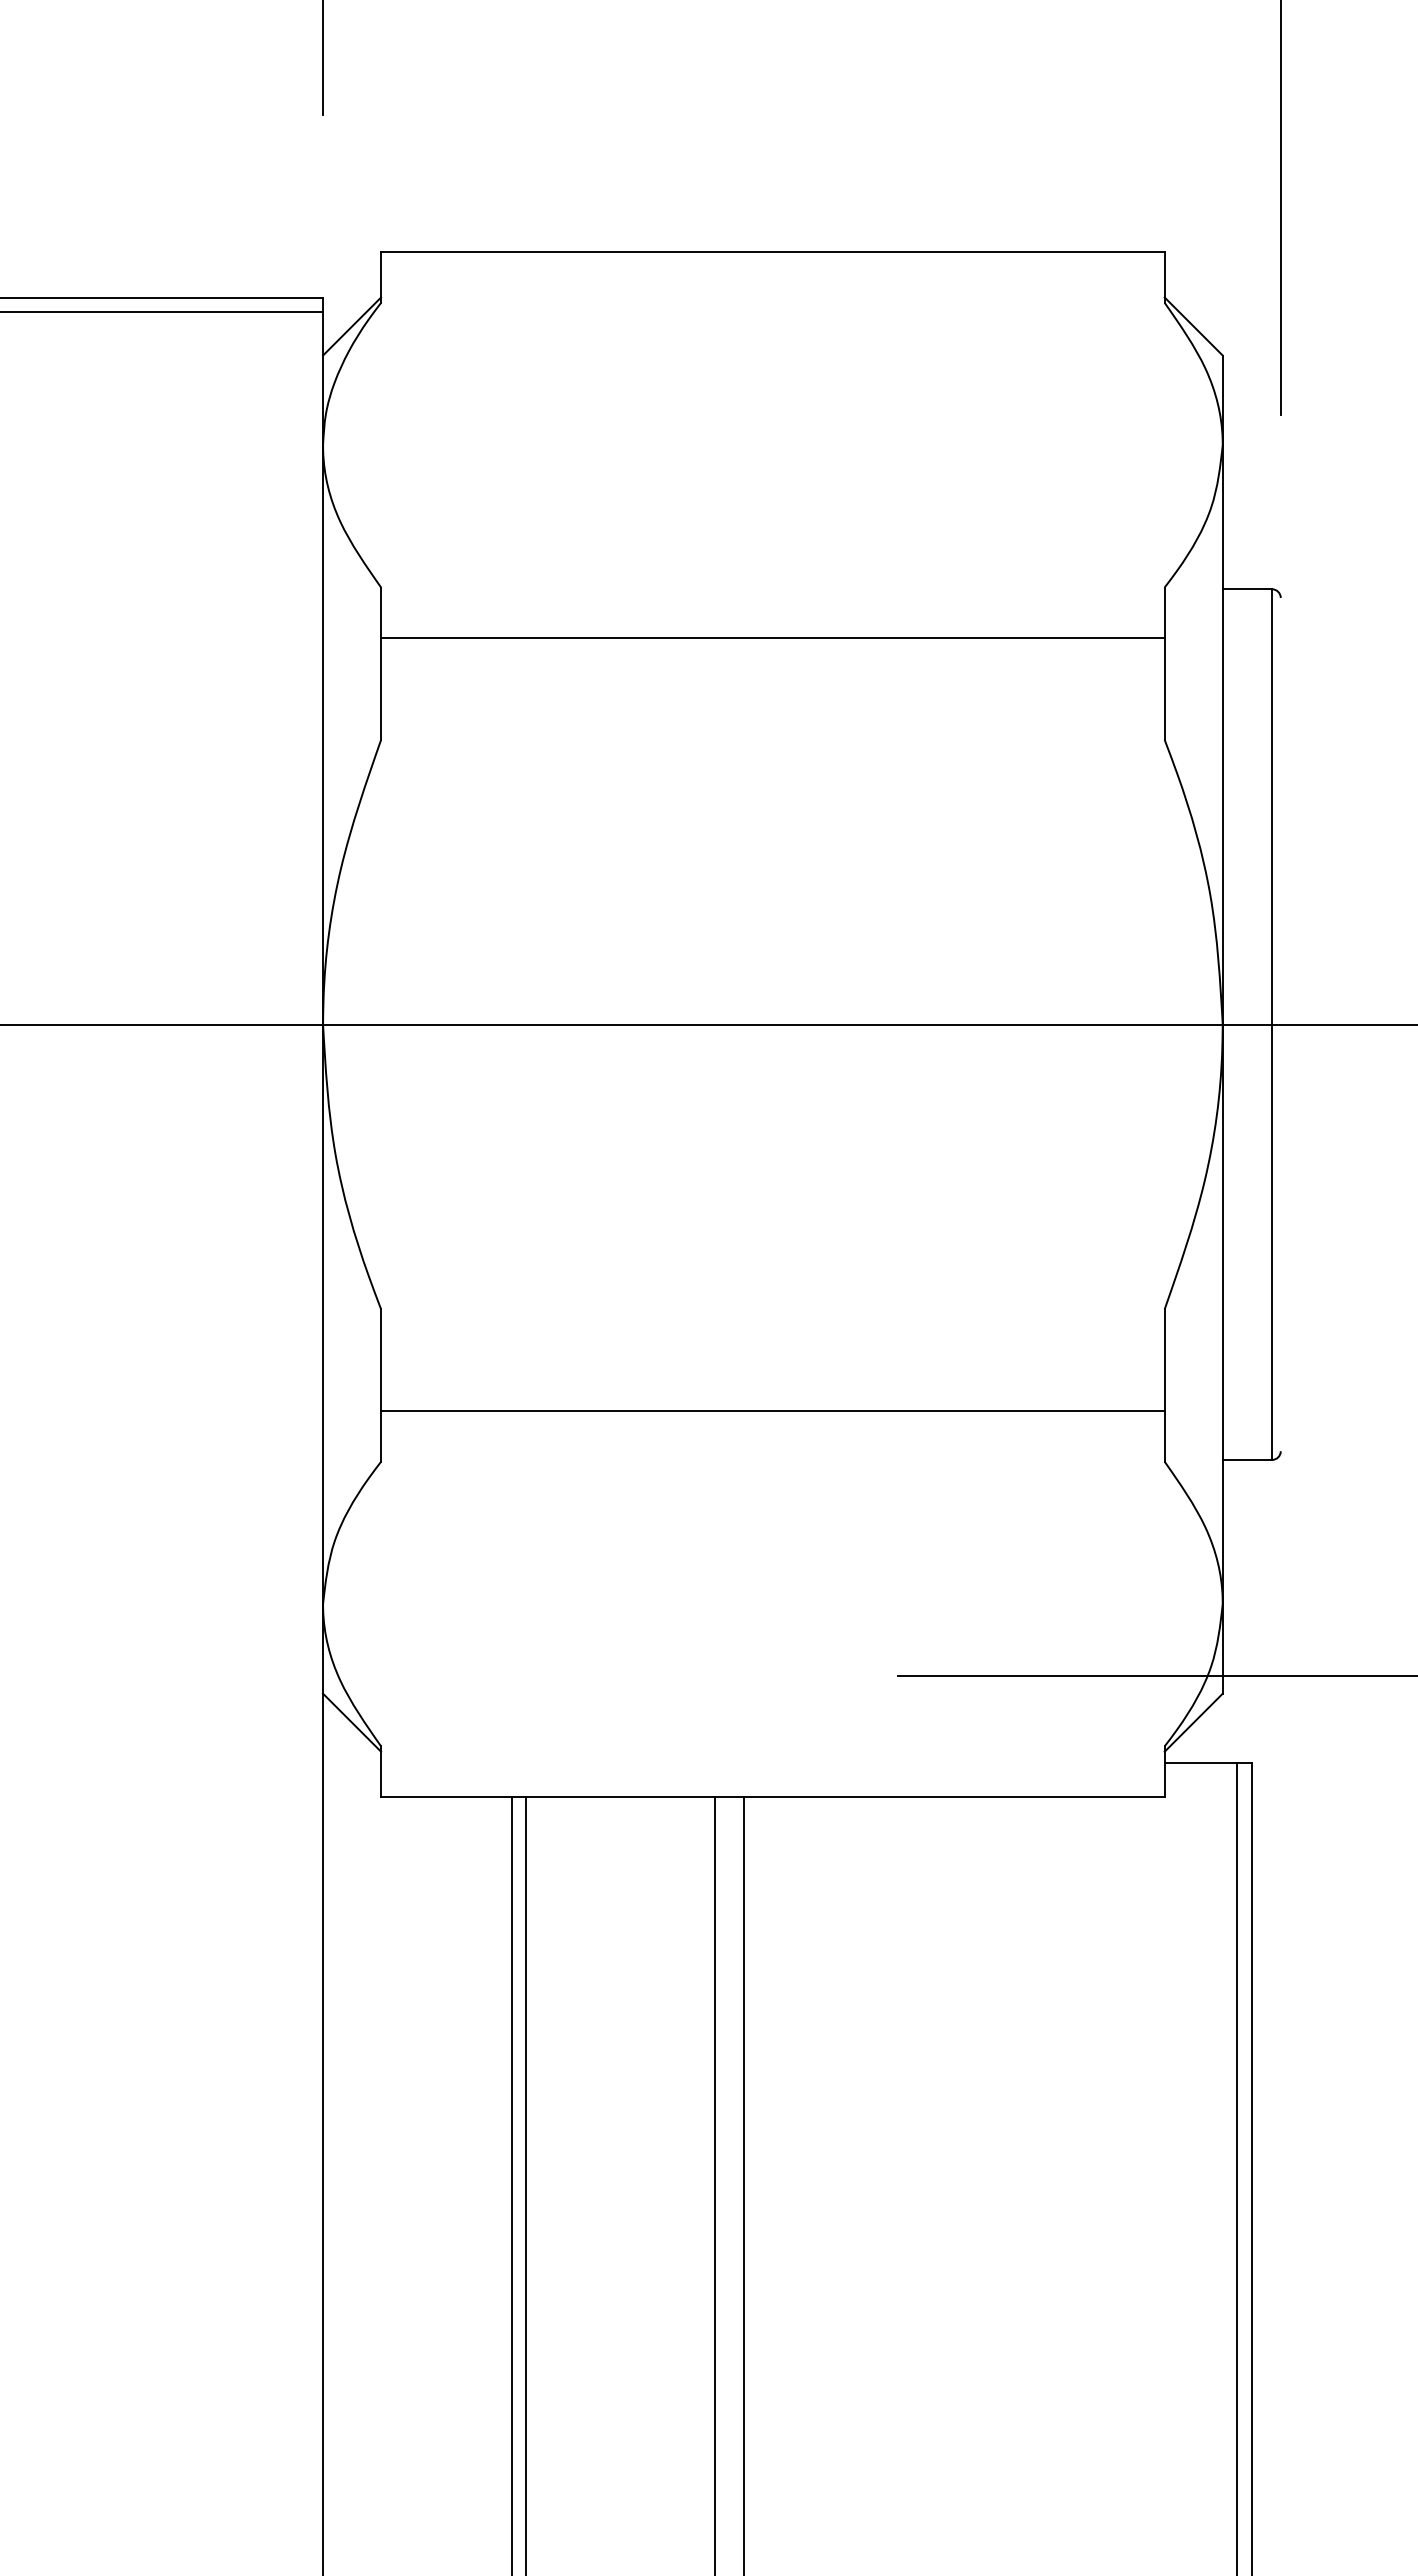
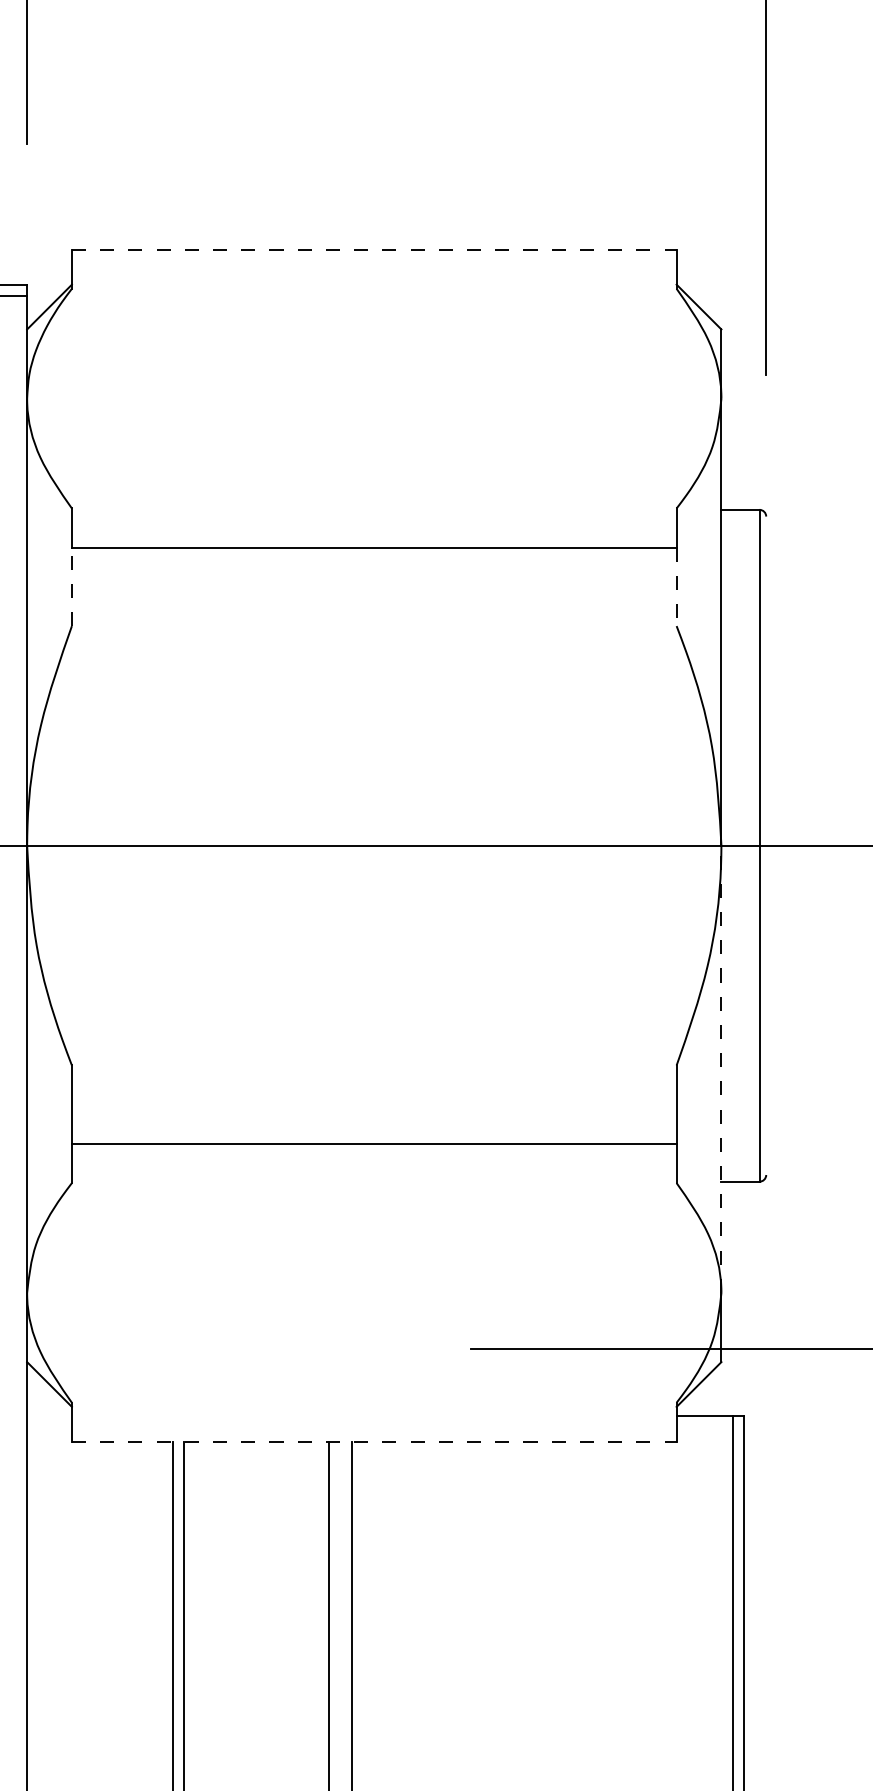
line: (772, 252) -> (373, 249), solid -> dashed
line: (381, 689) -> (72, 587), solid -> dashed
line: (1164, 689) -> (676, 587), solid -> dashed
line: (1222, 1314) -> (721, 1069), solid -> dashed
line: (772, 1797) -> (373, 1442), solid -> dashed

